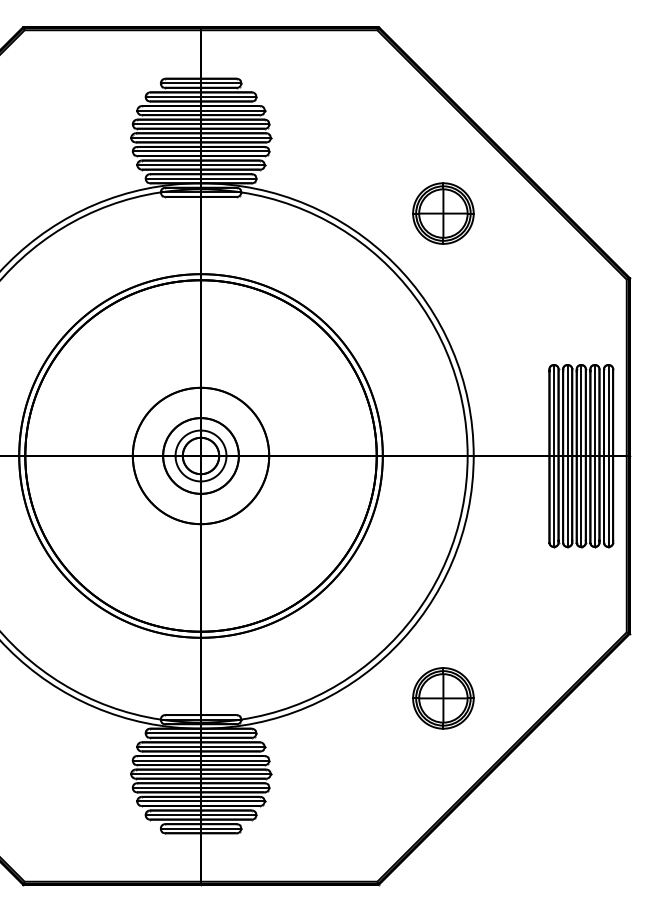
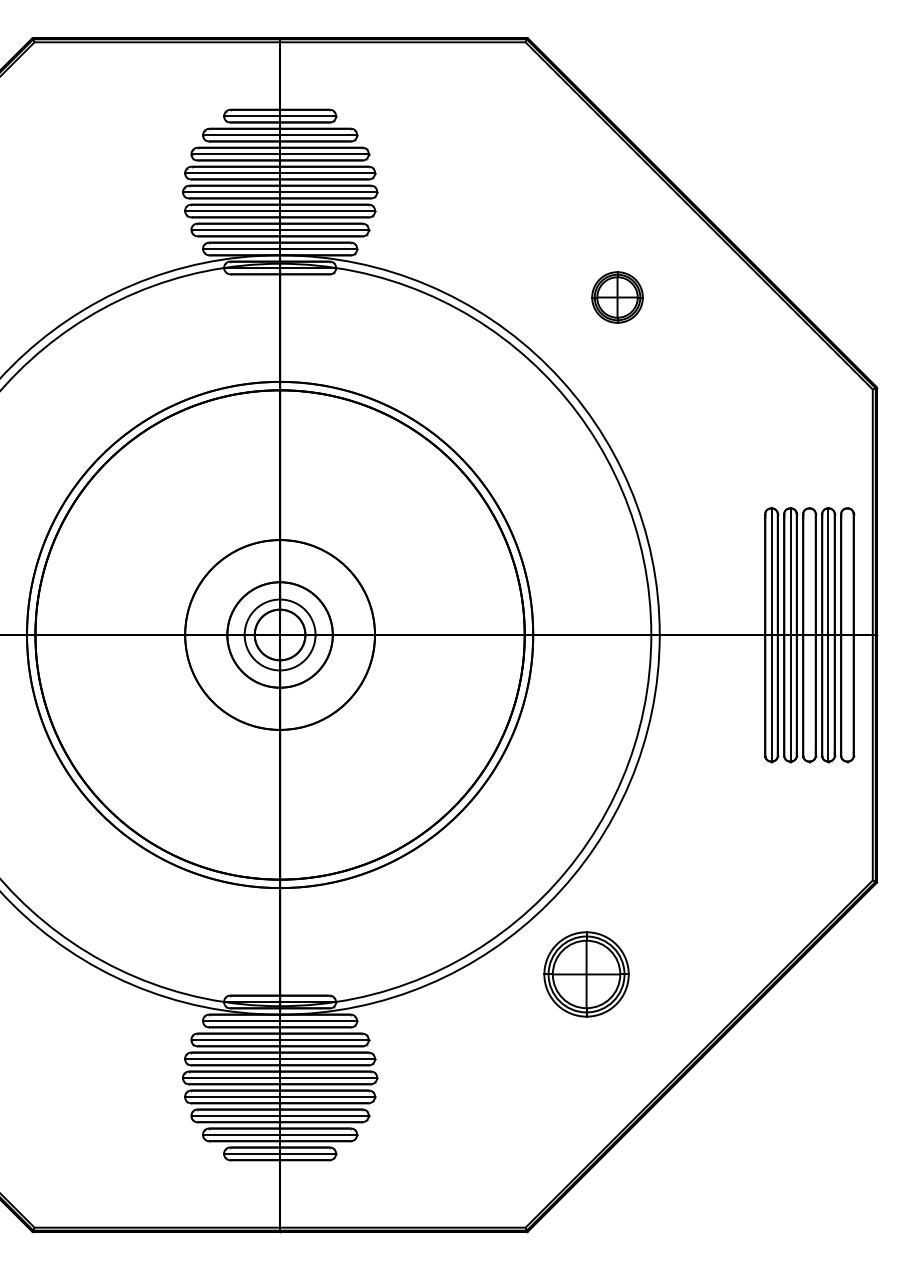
part: (443, 213) -> (617, 297), size x0.6
line: (581, 455) -> (809, 634), removed
line: (608, 455) -> (847, 634), removed
part: (443, 698) -> (586, 974), moved

